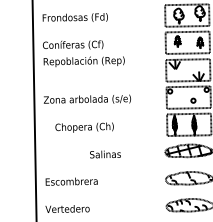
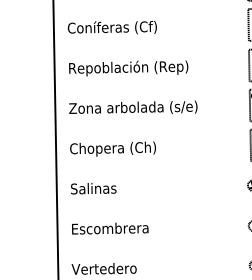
text: (83, 61) -> (127, 68), moved
text: (84, 127) -> (112, 148), moved
text: (105, 154) -> (93, 188), moved

